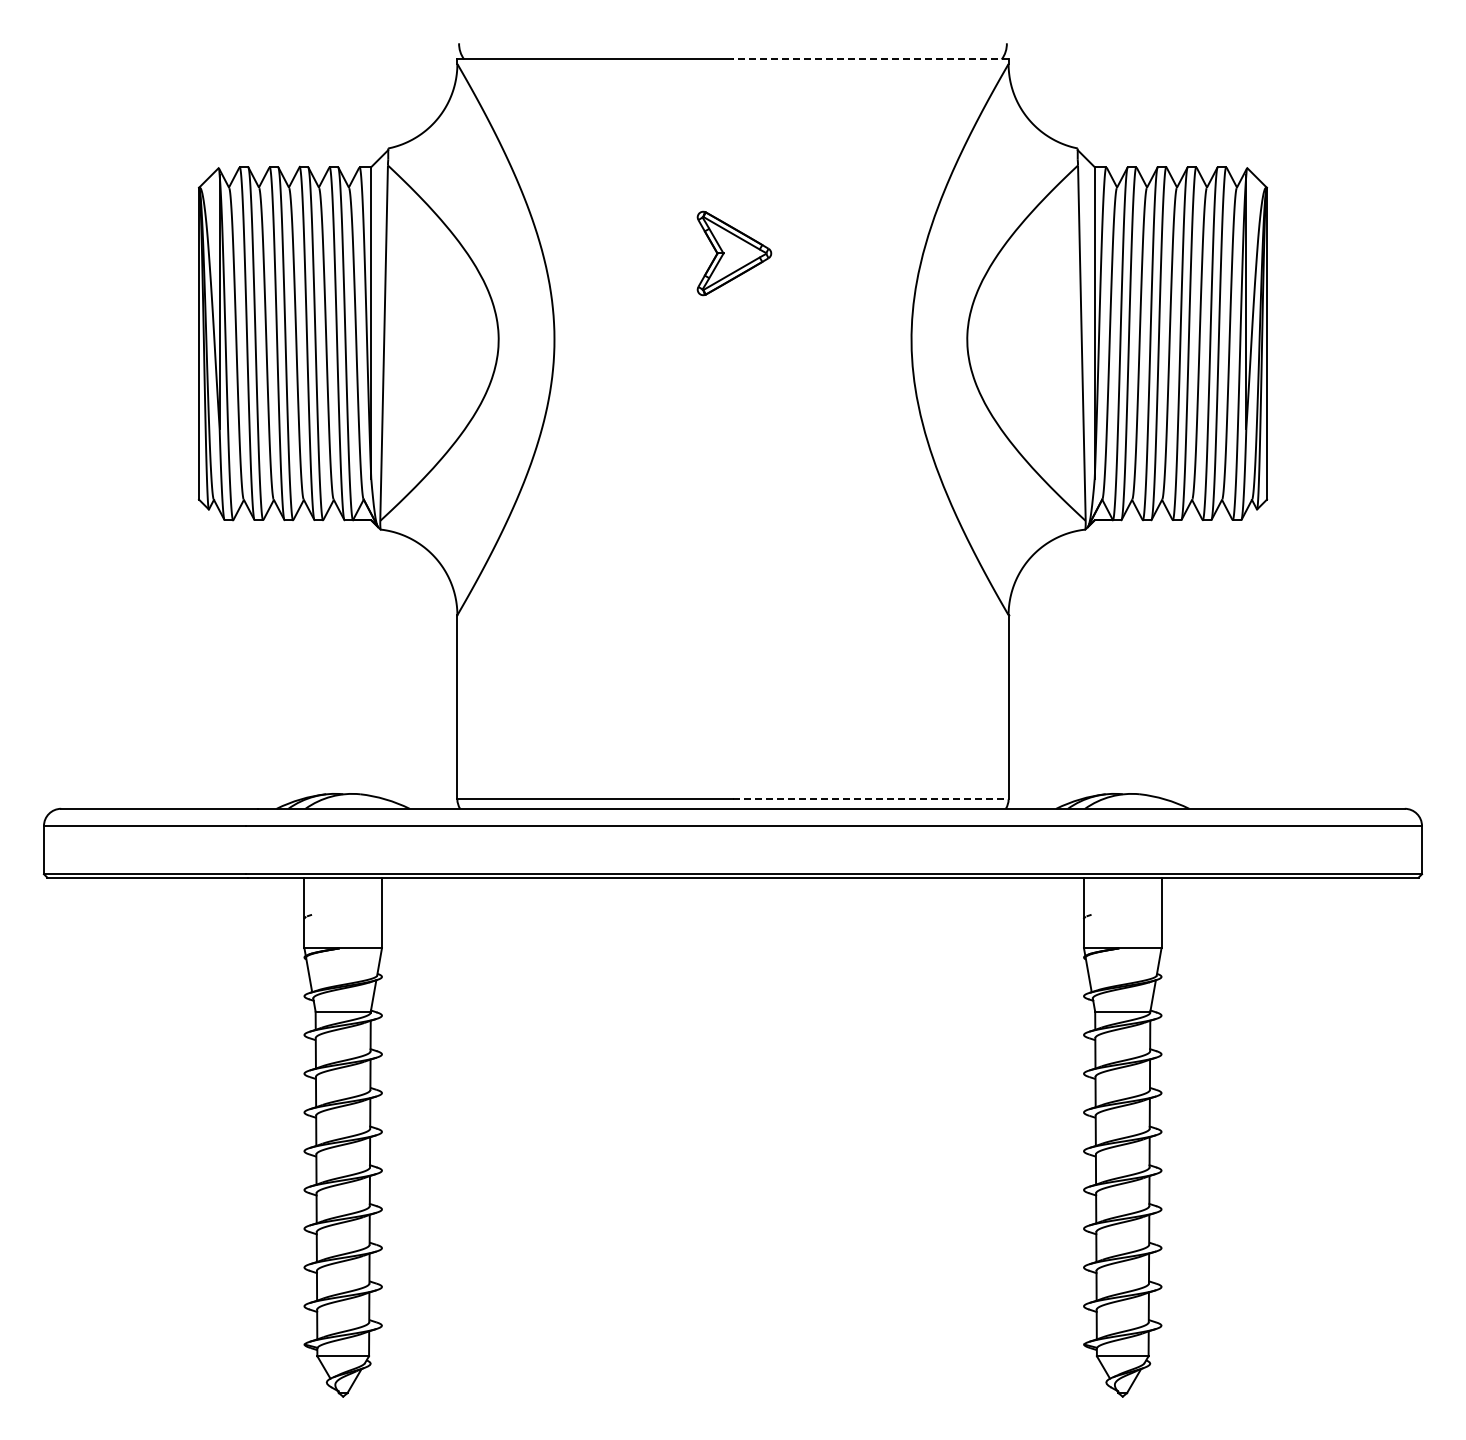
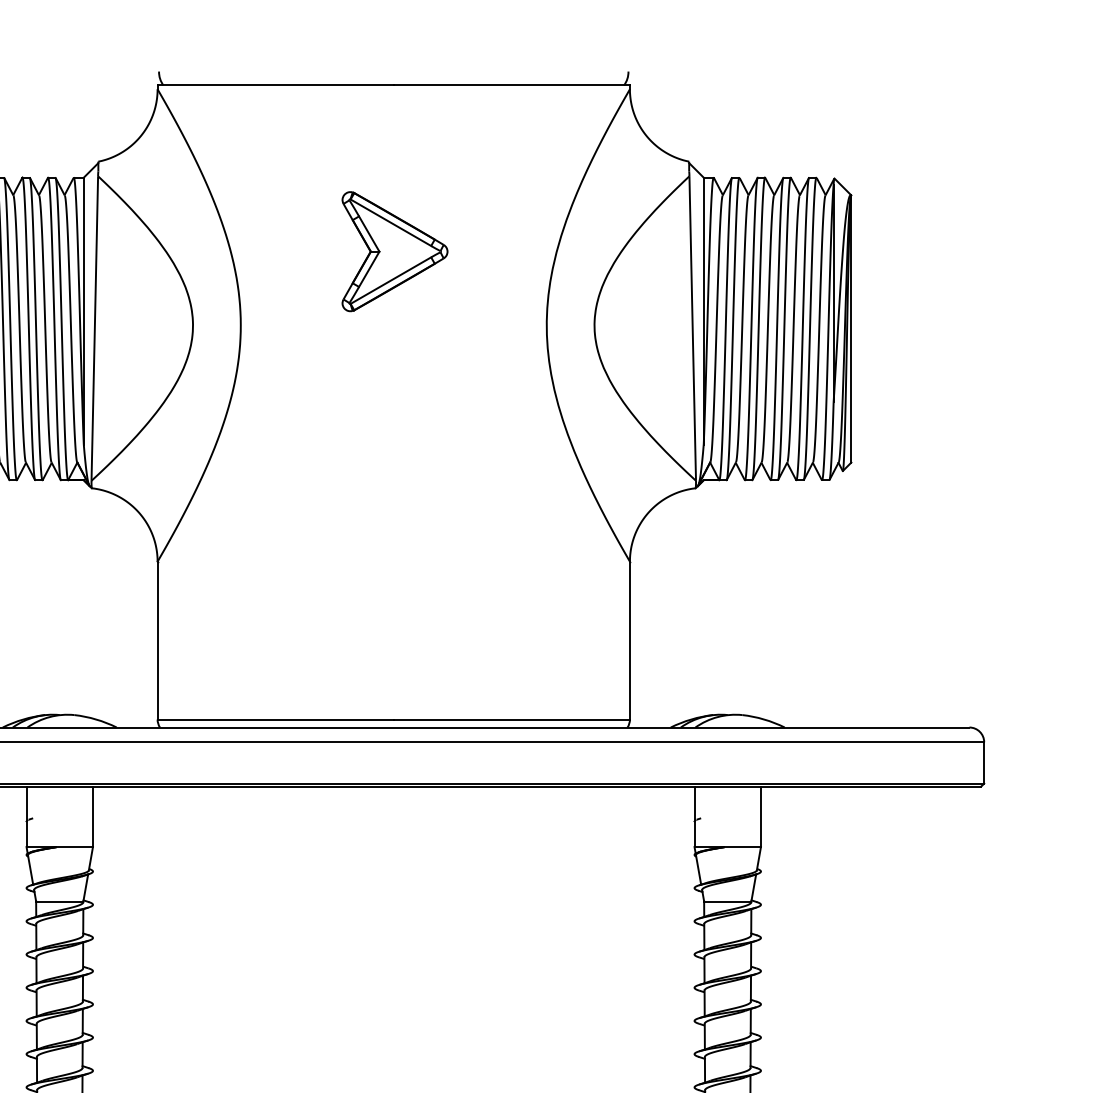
line: (870, 59) -> (511, 85), dashed -> solid
part: (734, 253) -> (395, 251), size x1.67
line: (870, 799) -> (511, 719), dashed -> solid

